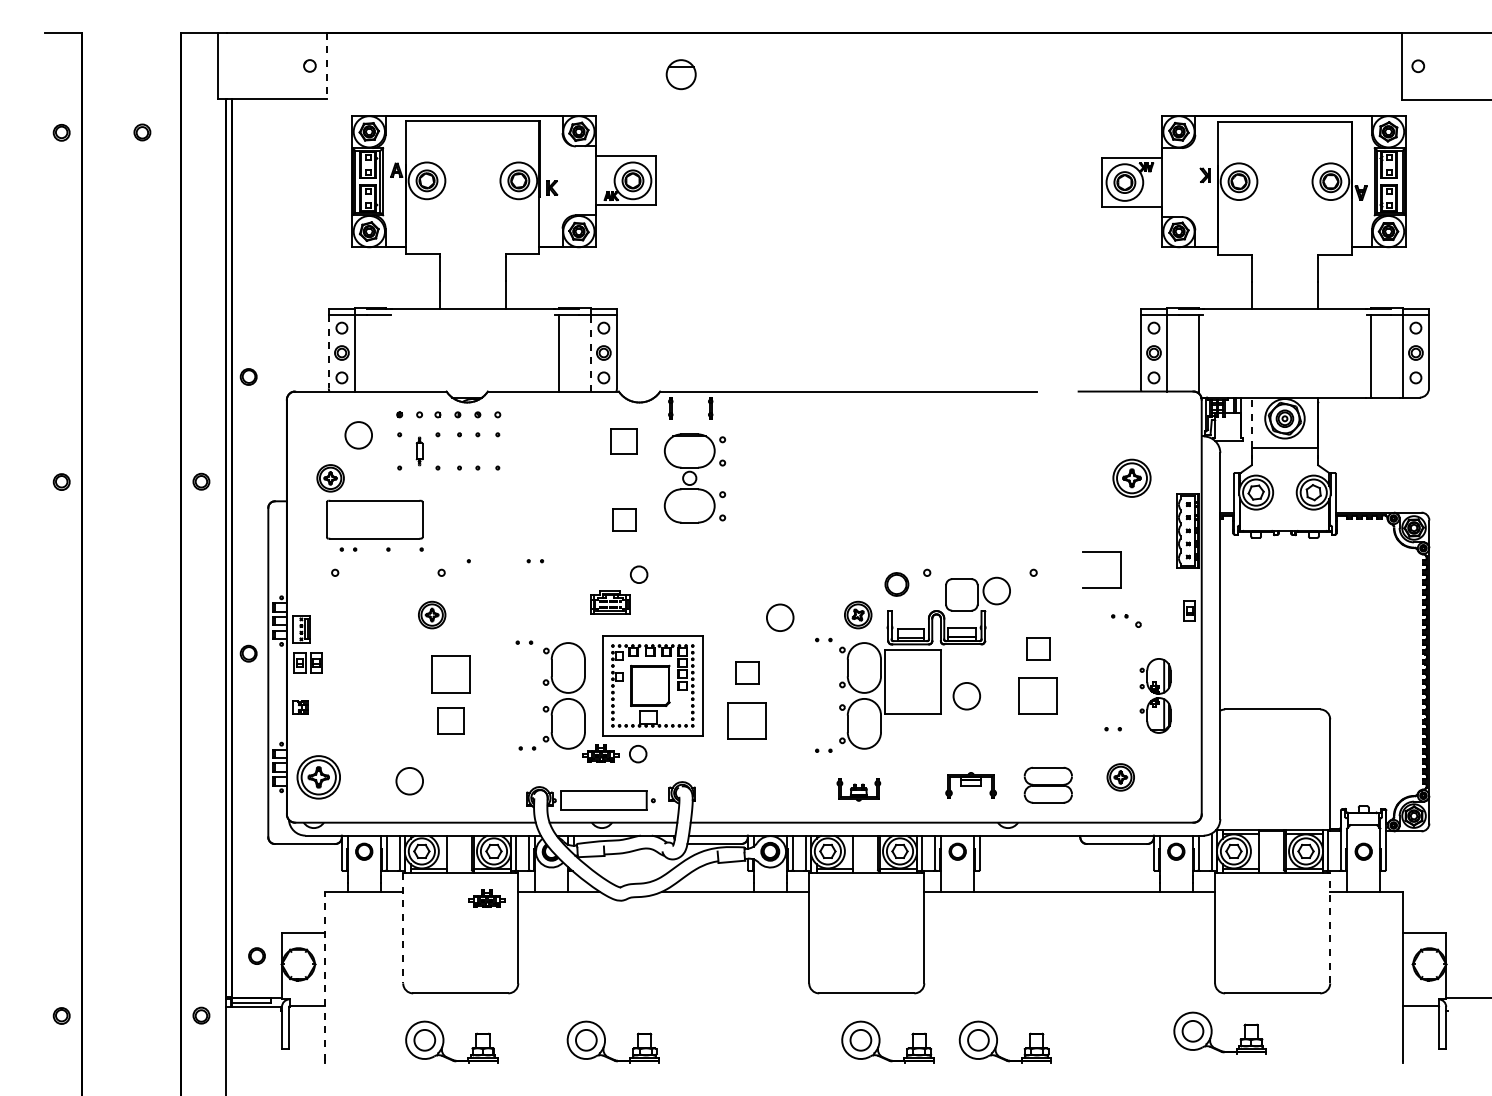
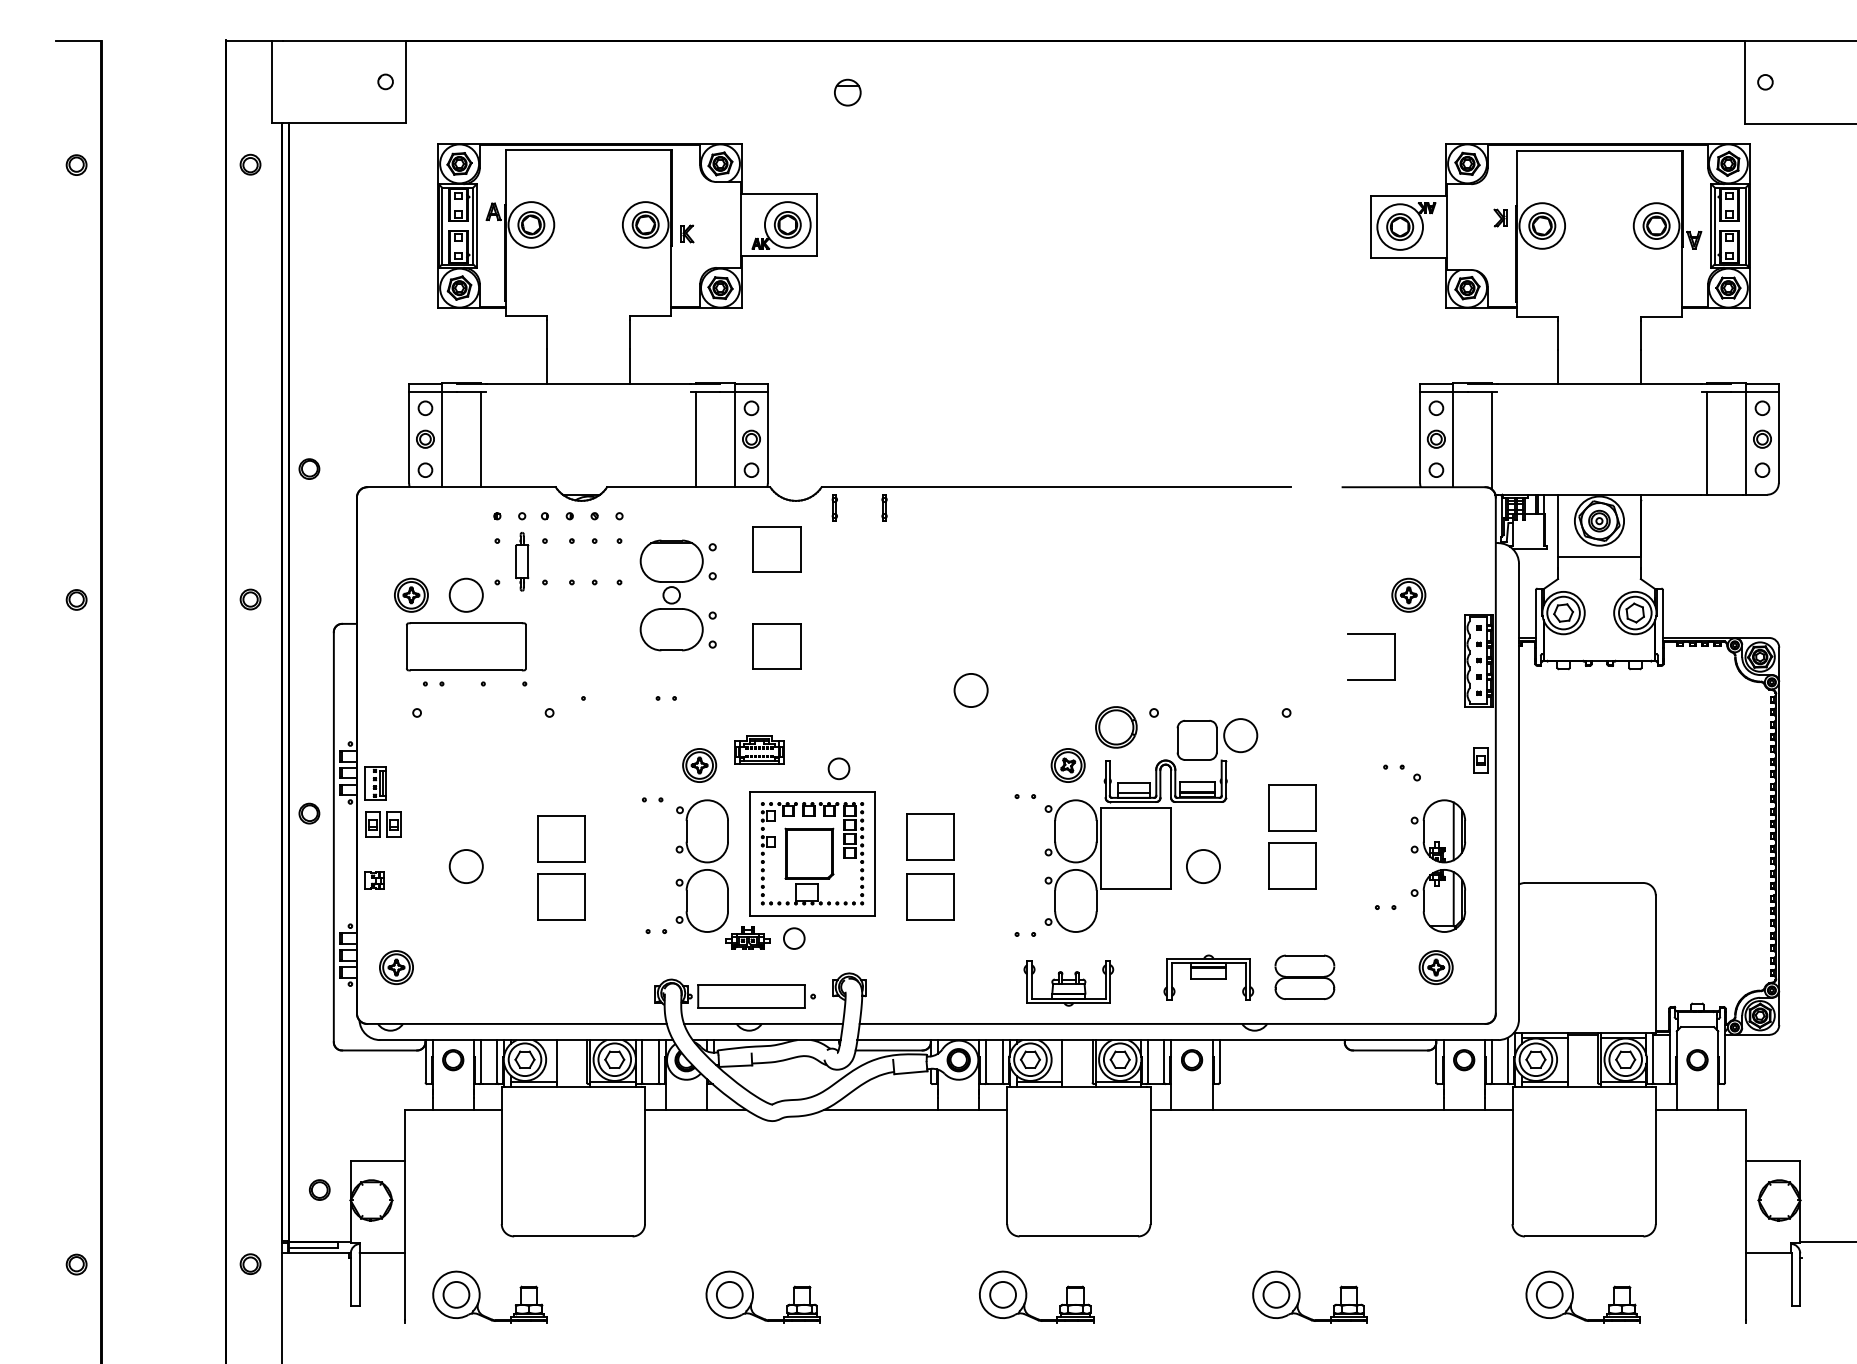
line: (326, 66) -> (406, 82), dashed -> solid
part: (680, 74) -> (846, 92), size x0.71
part: (142, 132) -> (250, 164), moved
line: (328, 351) -> (408, 437), dashed -> solid
line: (590, 352) -> (734, 438), dashed -> solid
line: (386, 353) -> (480, 439), added
line: (1251, 422) -> (1557, 525), dashed -> solid
circle: (358, 435) -> (466, 595), moved
part: (623, 441) -> (775, 549), size x1.43
part: (419, 451) -> (522, 561), size x1.67
part: (694, 478) -> (677, 595), moved
part: (1131, 478) -> (1408, 595), size x0.71
part: (623, 519) -> (775, 646), size x1.67
part: (1101, 552) -> (1371, 635), moved
circle: (639, 574) -> (839, 768), moved
part: (896, 584) -> (1115, 727), size x1.43
part: (432, 614) -> (700, 764), moved
circle: (780, 617) -> (971, 690), moved
part: (1037, 649) -> (1291, 808), size x1.67
part: (746, 672) -> (929, 836), size x1.67
part: (1155, 695) -> (1438, 865), size x1.43
part: (450, 720) -> (560, 896), size x1.43
part: (318, 777) -> (396, 967), size x0.62
part: (1120, 777) -> (1435, 967), moved
circle: (409, 781) -> (466, 866), moved
part: (970, 784) -> (1207, 976), size x1.43
part: (858, 789) -> (1068, 982), size x1.67
part: (486, 898) -> (605, 1118), removed
line: (1330, 927) -> (1656, 1154), dashed -> solid
line: (403, 928) -> (502, 1155), dashed -> solid
line: (325, 975) -> (405, 1214), dashed -> solid
part: (1212, 1032) -> (1573, 1296), moved
part: (444, 1041) -> (480, 1296), moved
part: (880, 1041) -> (1027, 1296), moved
part: (997, 1041) -> (1300, 1296), moved

